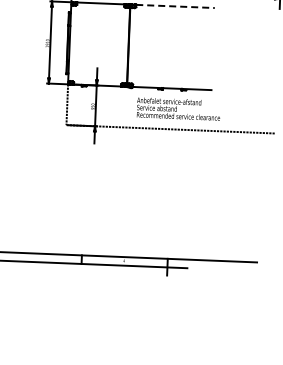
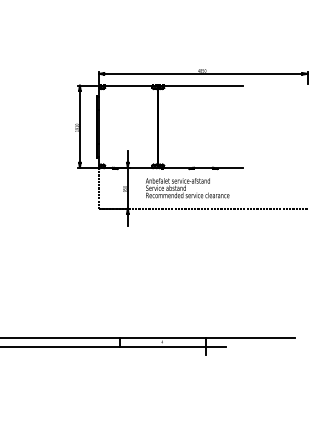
line: (175, 6) -> (203, 85), dashed -> solid
text: (178, 109) -> (187, 188), moved

